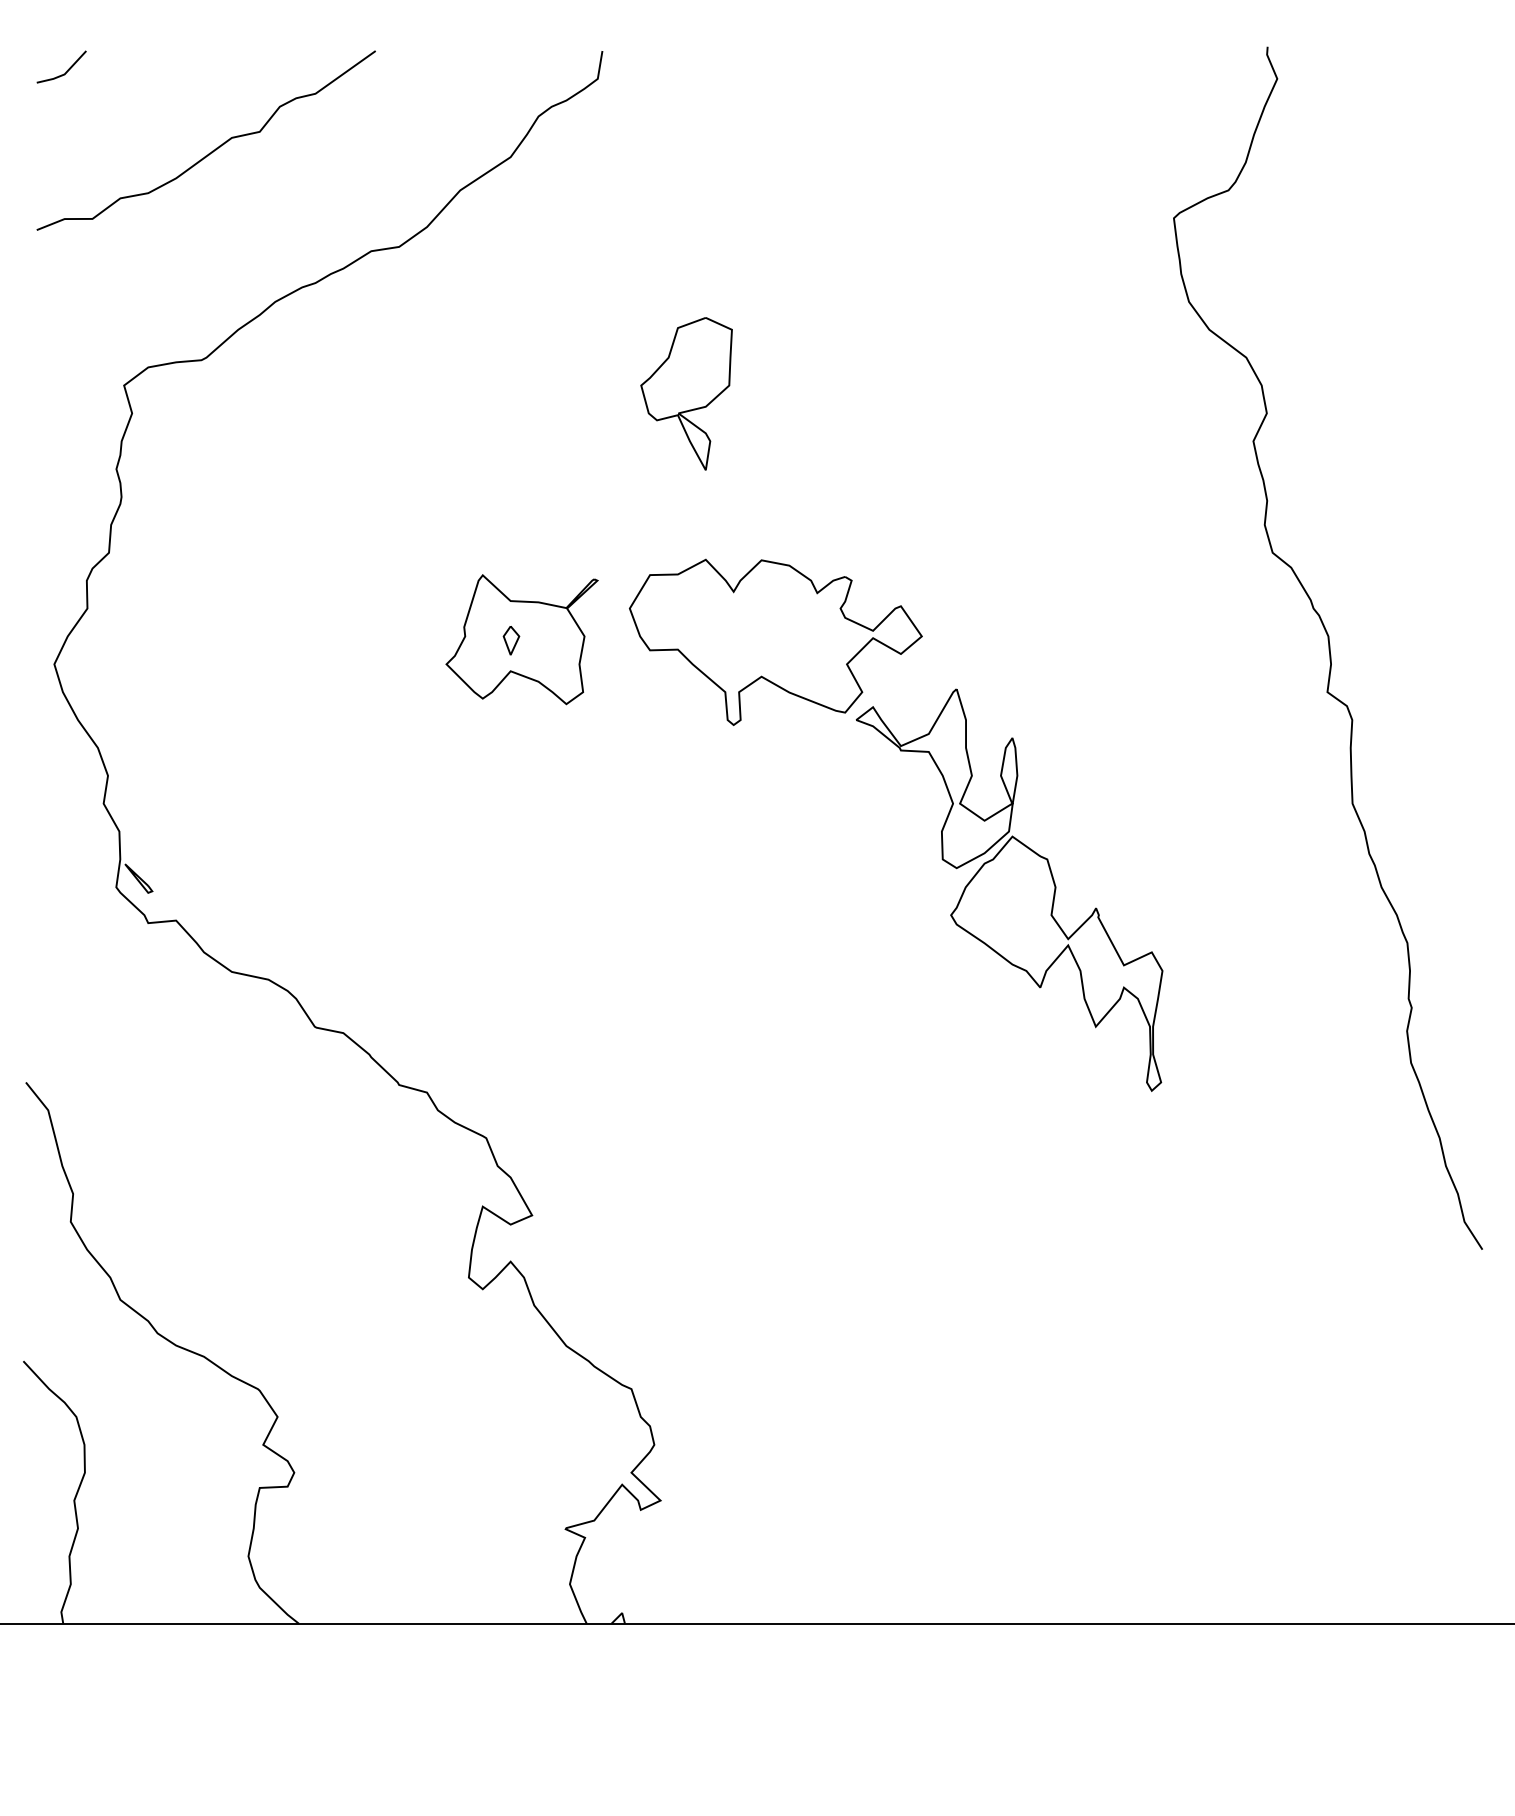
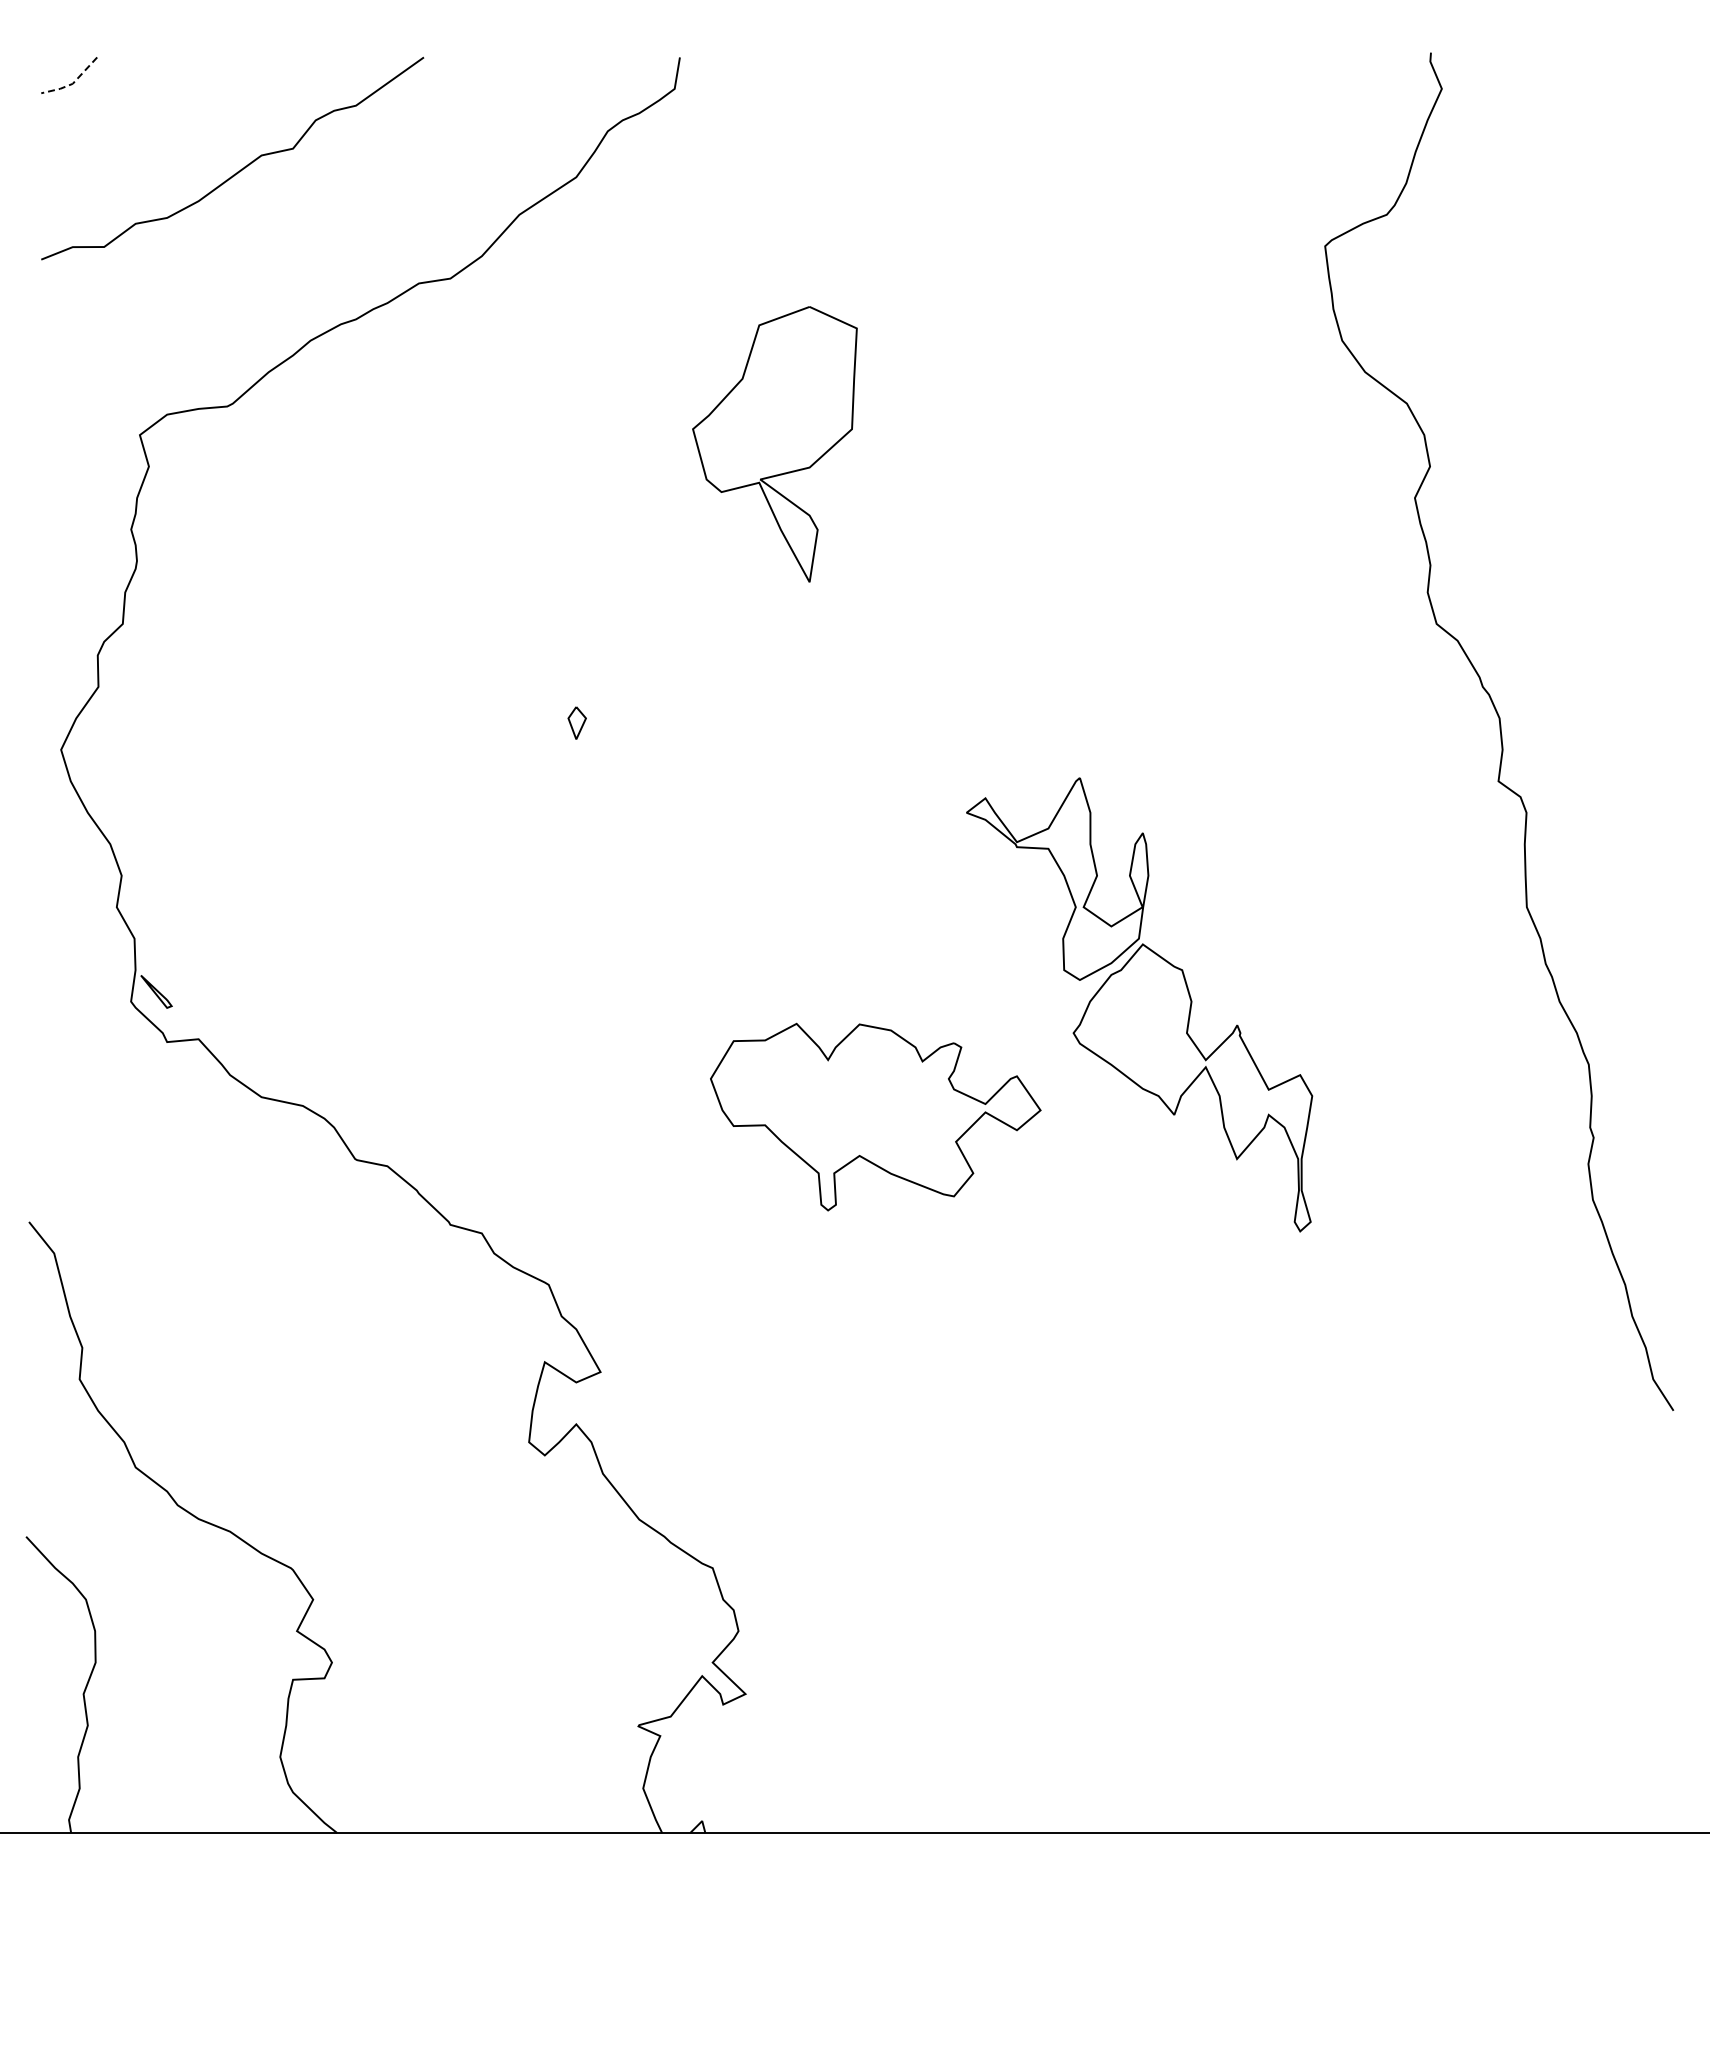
line: (64, 74) -> (72, 83), solid -> dashed
part: (686, 393) -> (774, 444), size x1.6
part: (521, 639) -> (588, 721), removed
part: (775, 641) -> (875, 1116), moved

